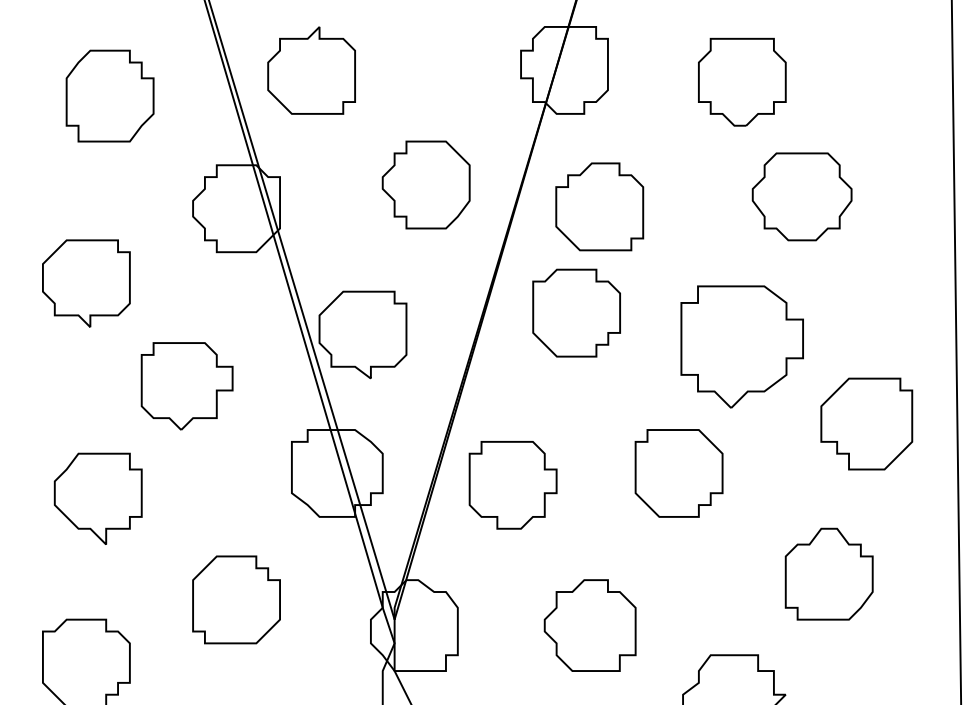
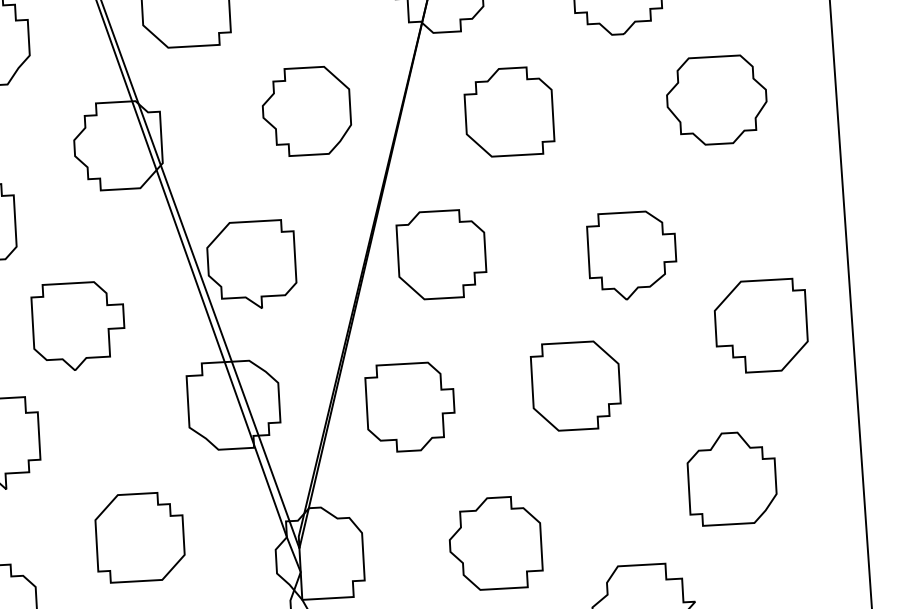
part: (801, 196) -> (716, 100), moved
part: (599, 206) -> (508, 111), moved
part: (576, 312) -> (441, 254), moved
part: (742, 346) -> (632, 255), size x0.71

